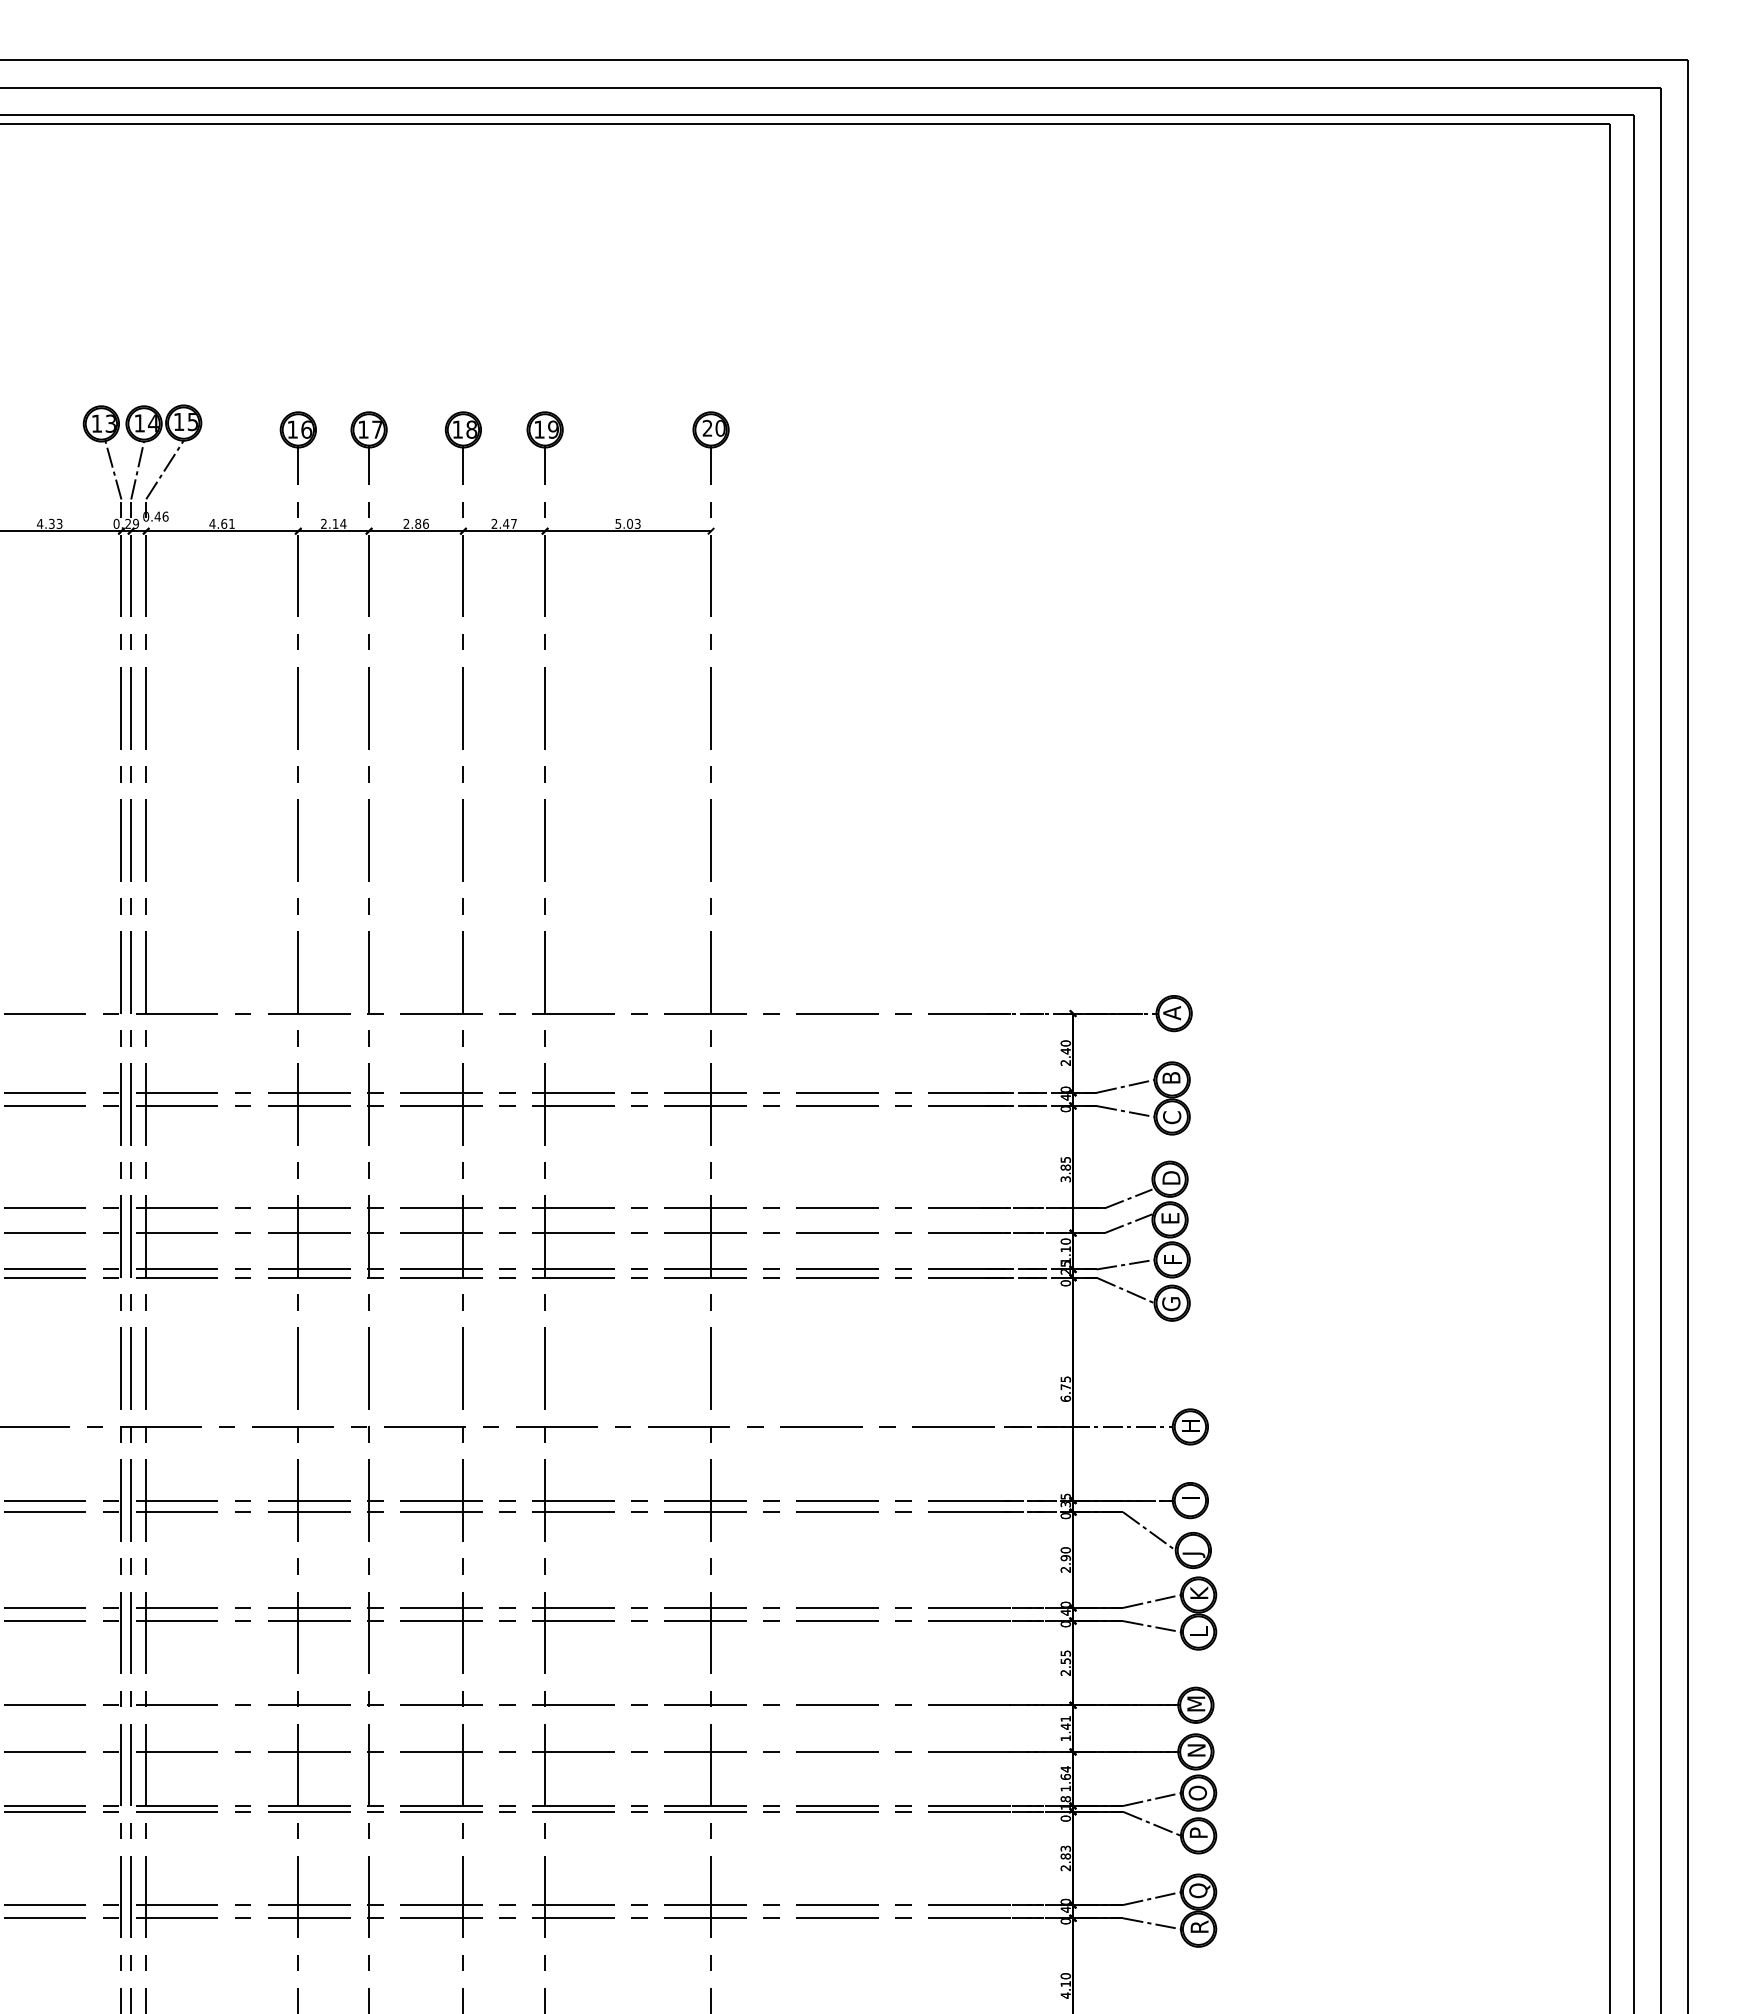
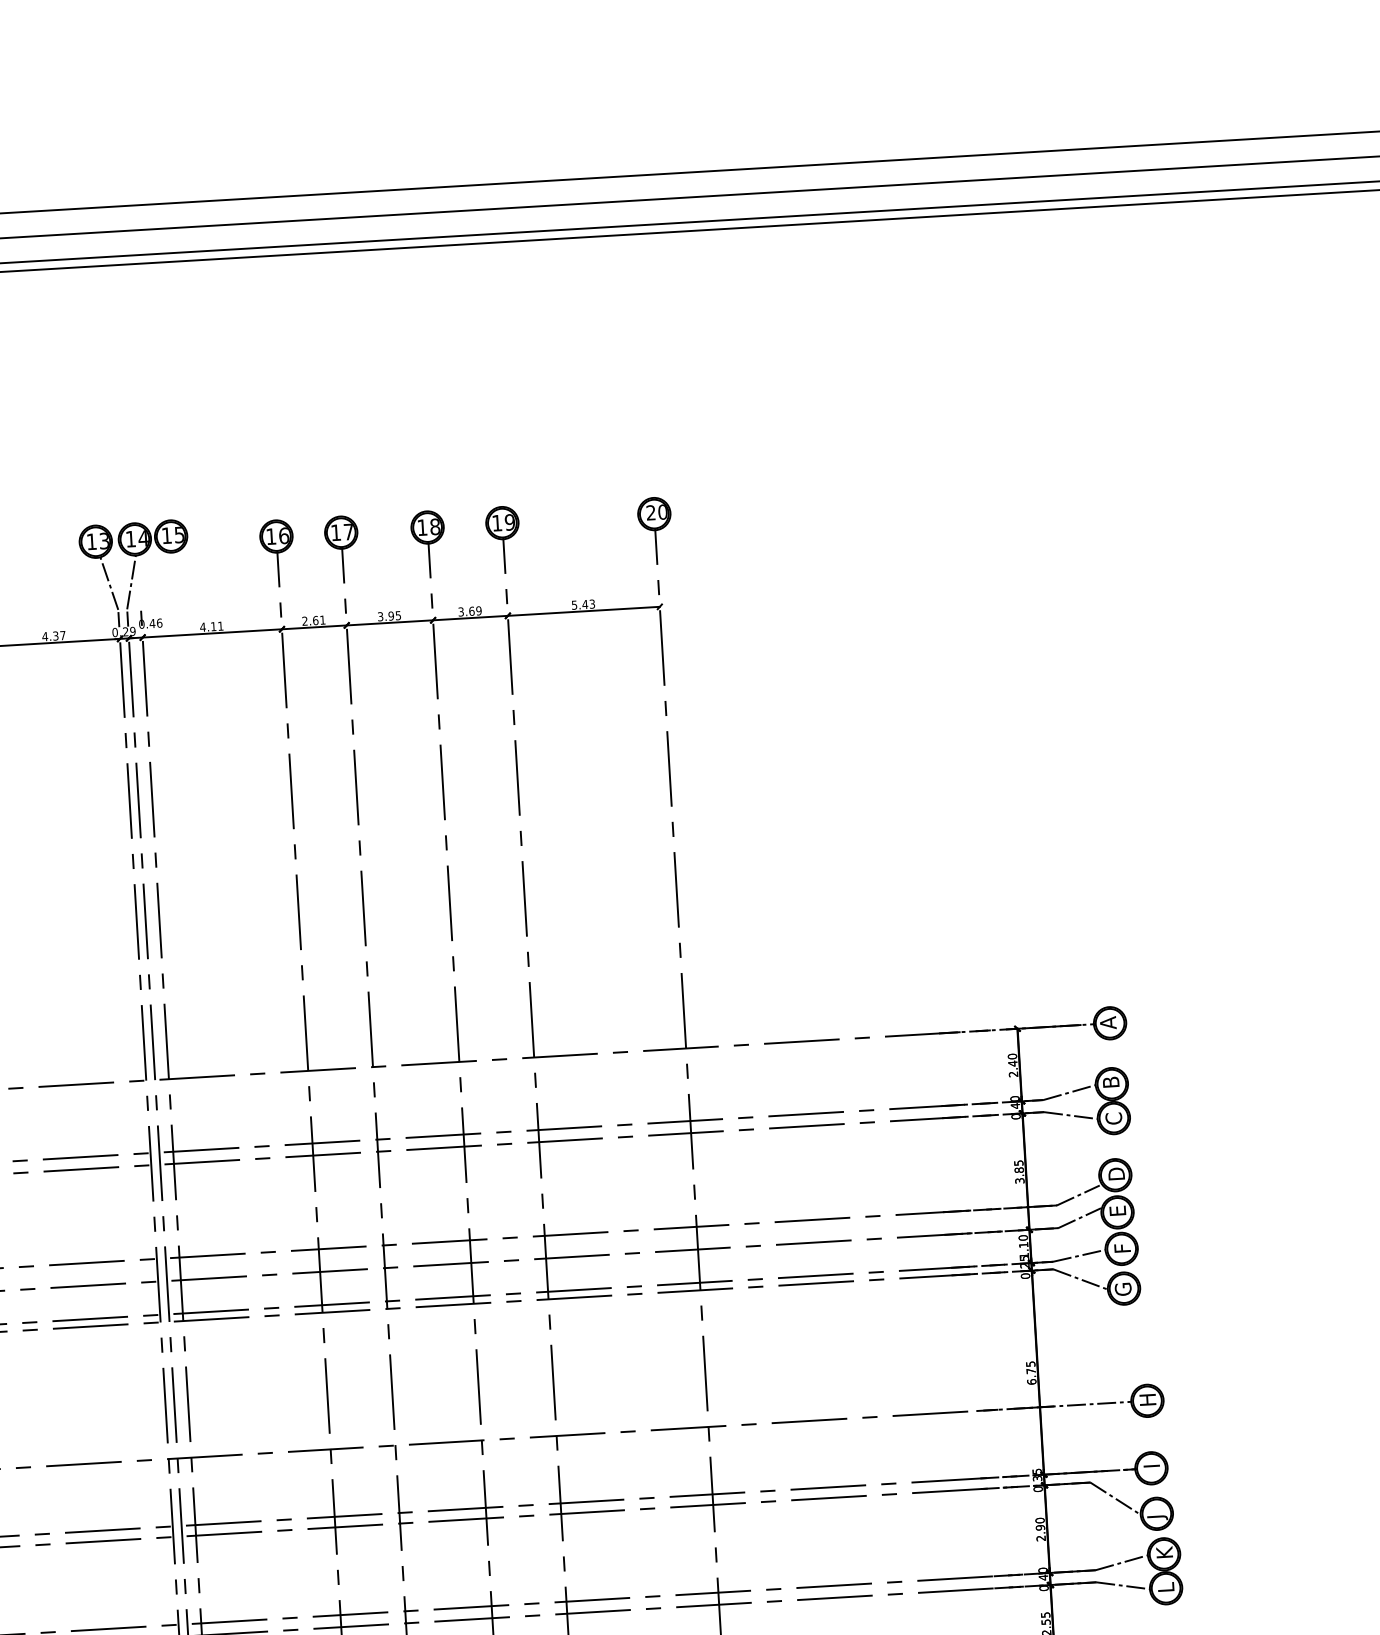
line: (164, 469) -> (156, 580), removed
text: (59, 523) -> (62, 635), 4.33 -> 4.37
text: (224, 523) -> (213, 626), 4.61 -> 4.11
text: (339, 523) -> (319, 619), 2.14 -> 2.61
text: (415, 523) -> (388, 615), 2.86 -> 3.95
text: (503, 523) -> (469, 611), 2.47 -> 3.69
text: (629, 523) -> (584, 604), 5.03 -> 5.43

